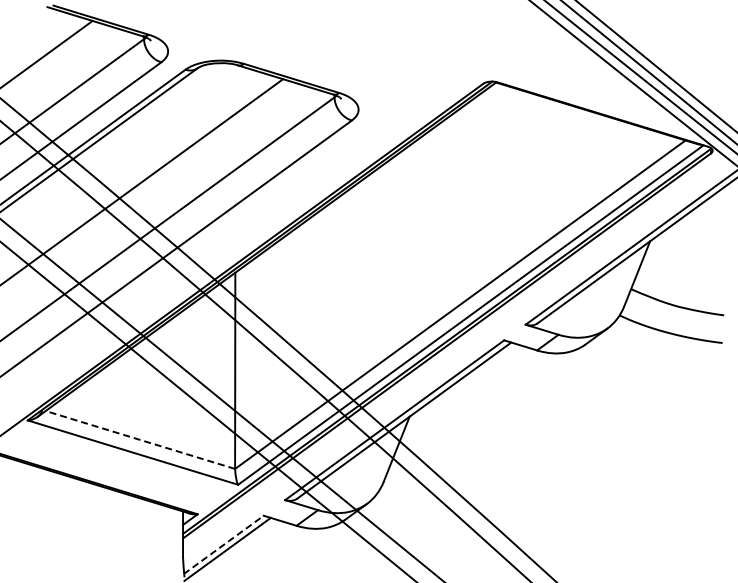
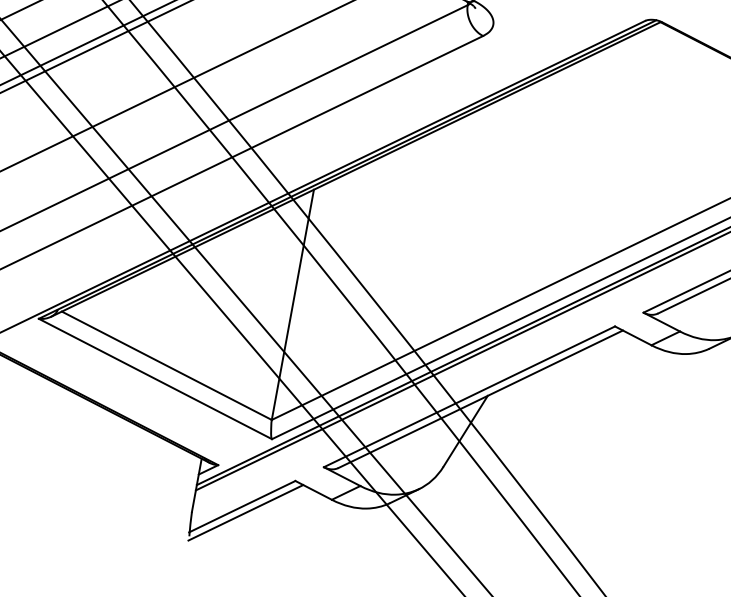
line: (139, 439) -> (165, 365), dashed -> solid
line: (224, 544) -> (243, 506), dashed -> solid

